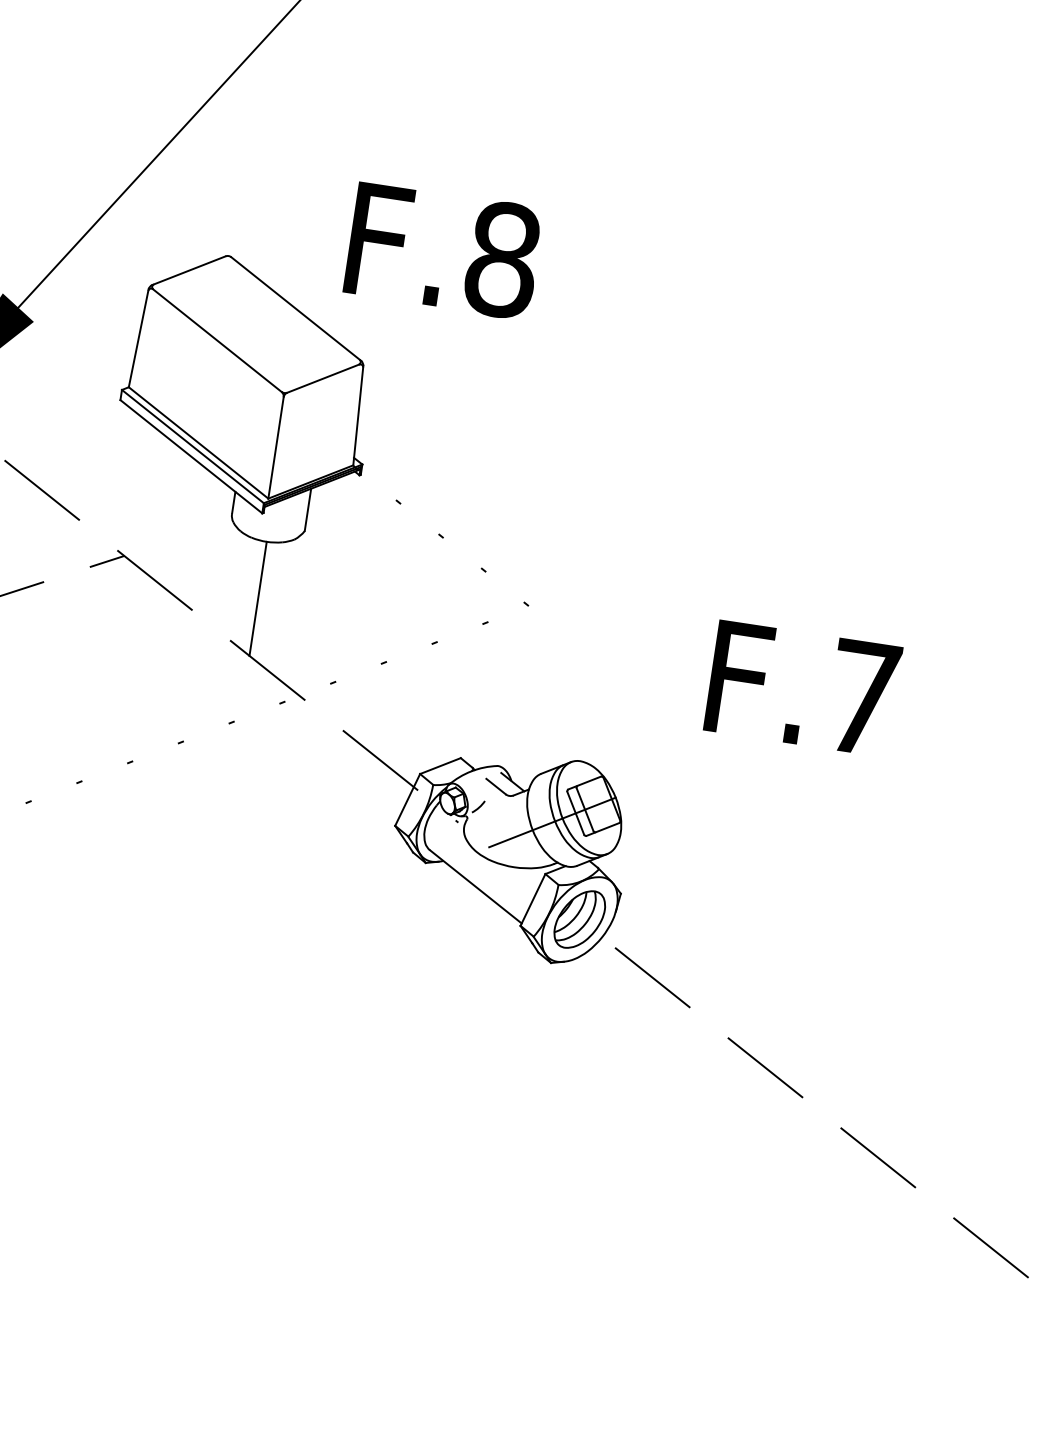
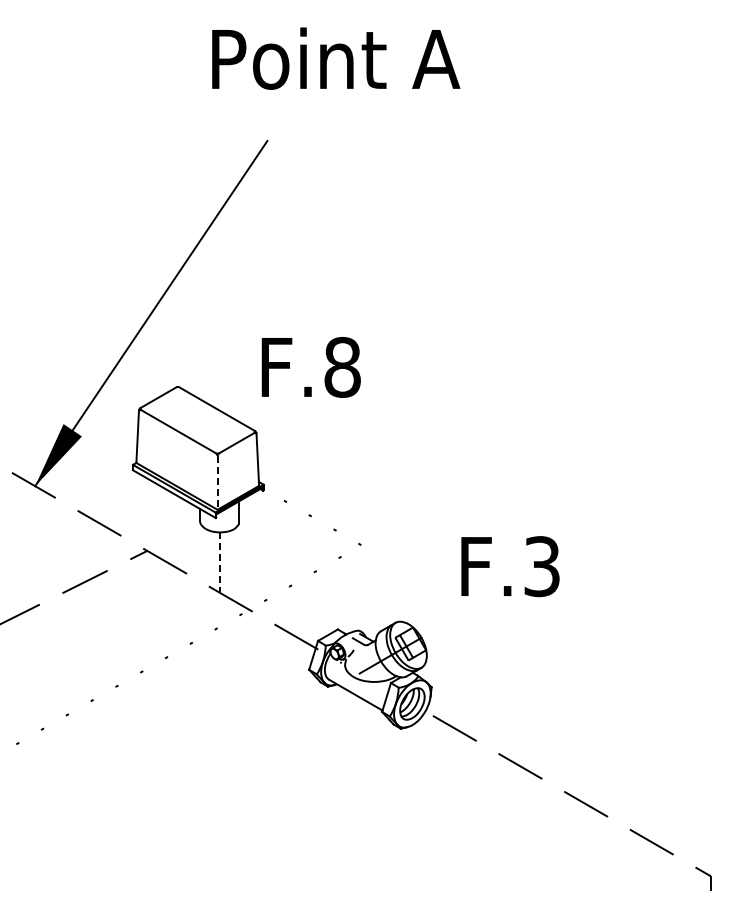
text: (442, 250) -> (310, 367), moved
line: (275, 447) -> (217, 482), solid -> dashed
line: (258, 600) -> (220, 563), solid -> dashed
text: (861, 697) -> (541, 566), F.7 -> F.3

